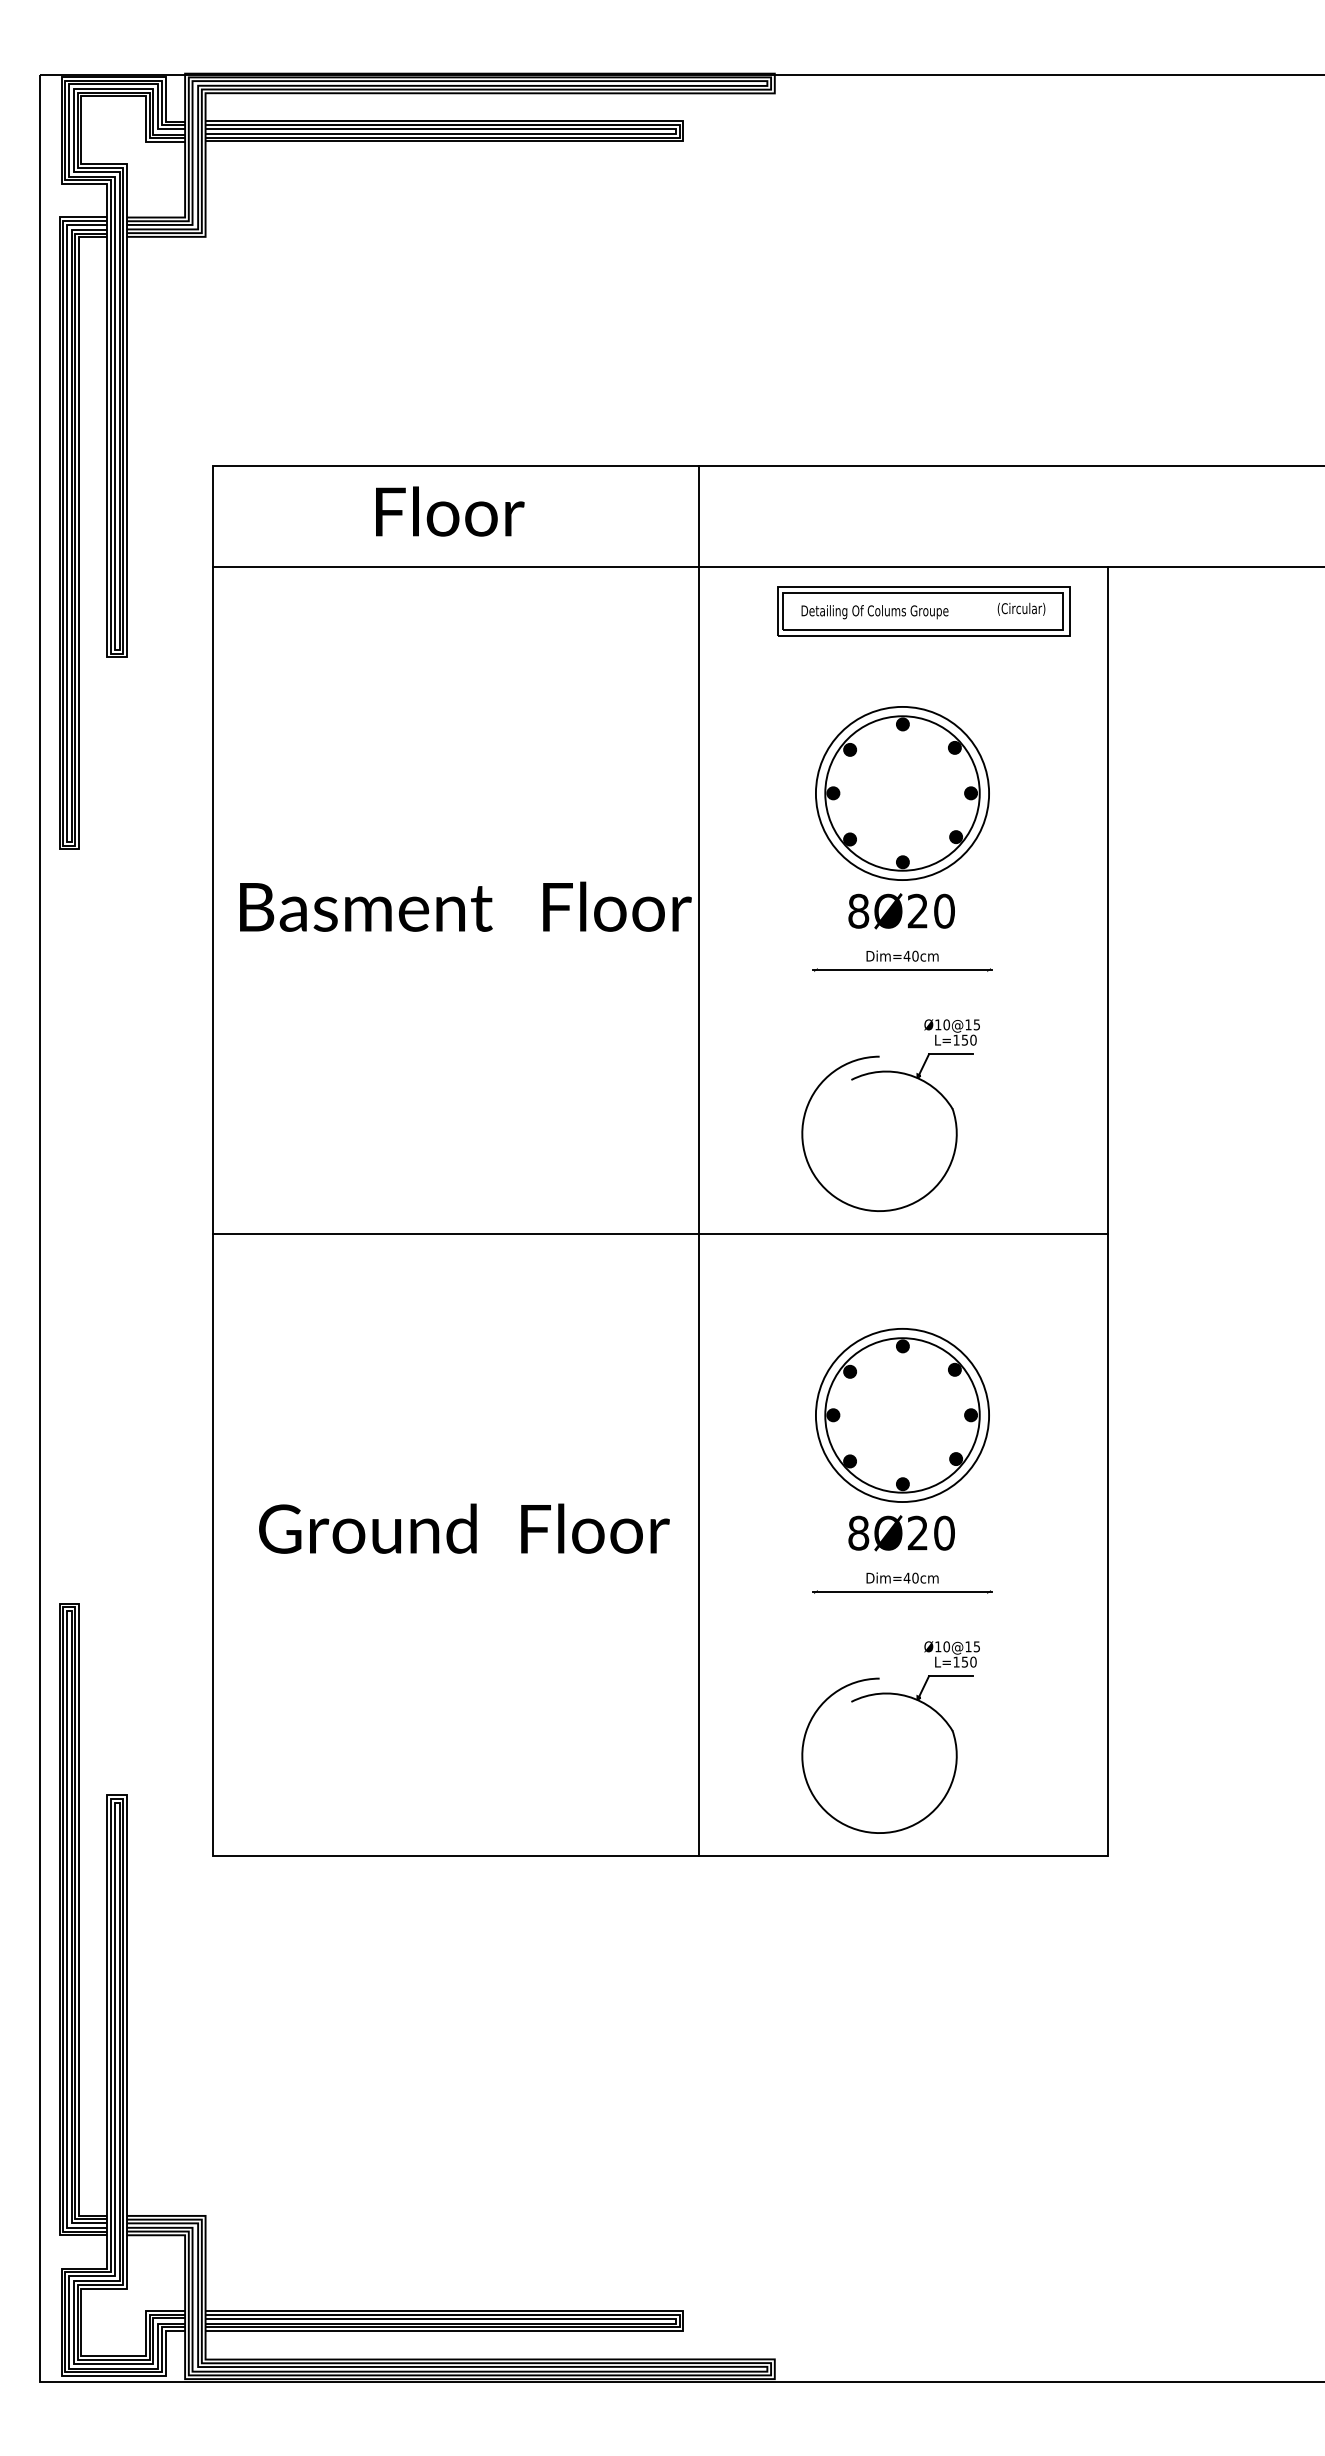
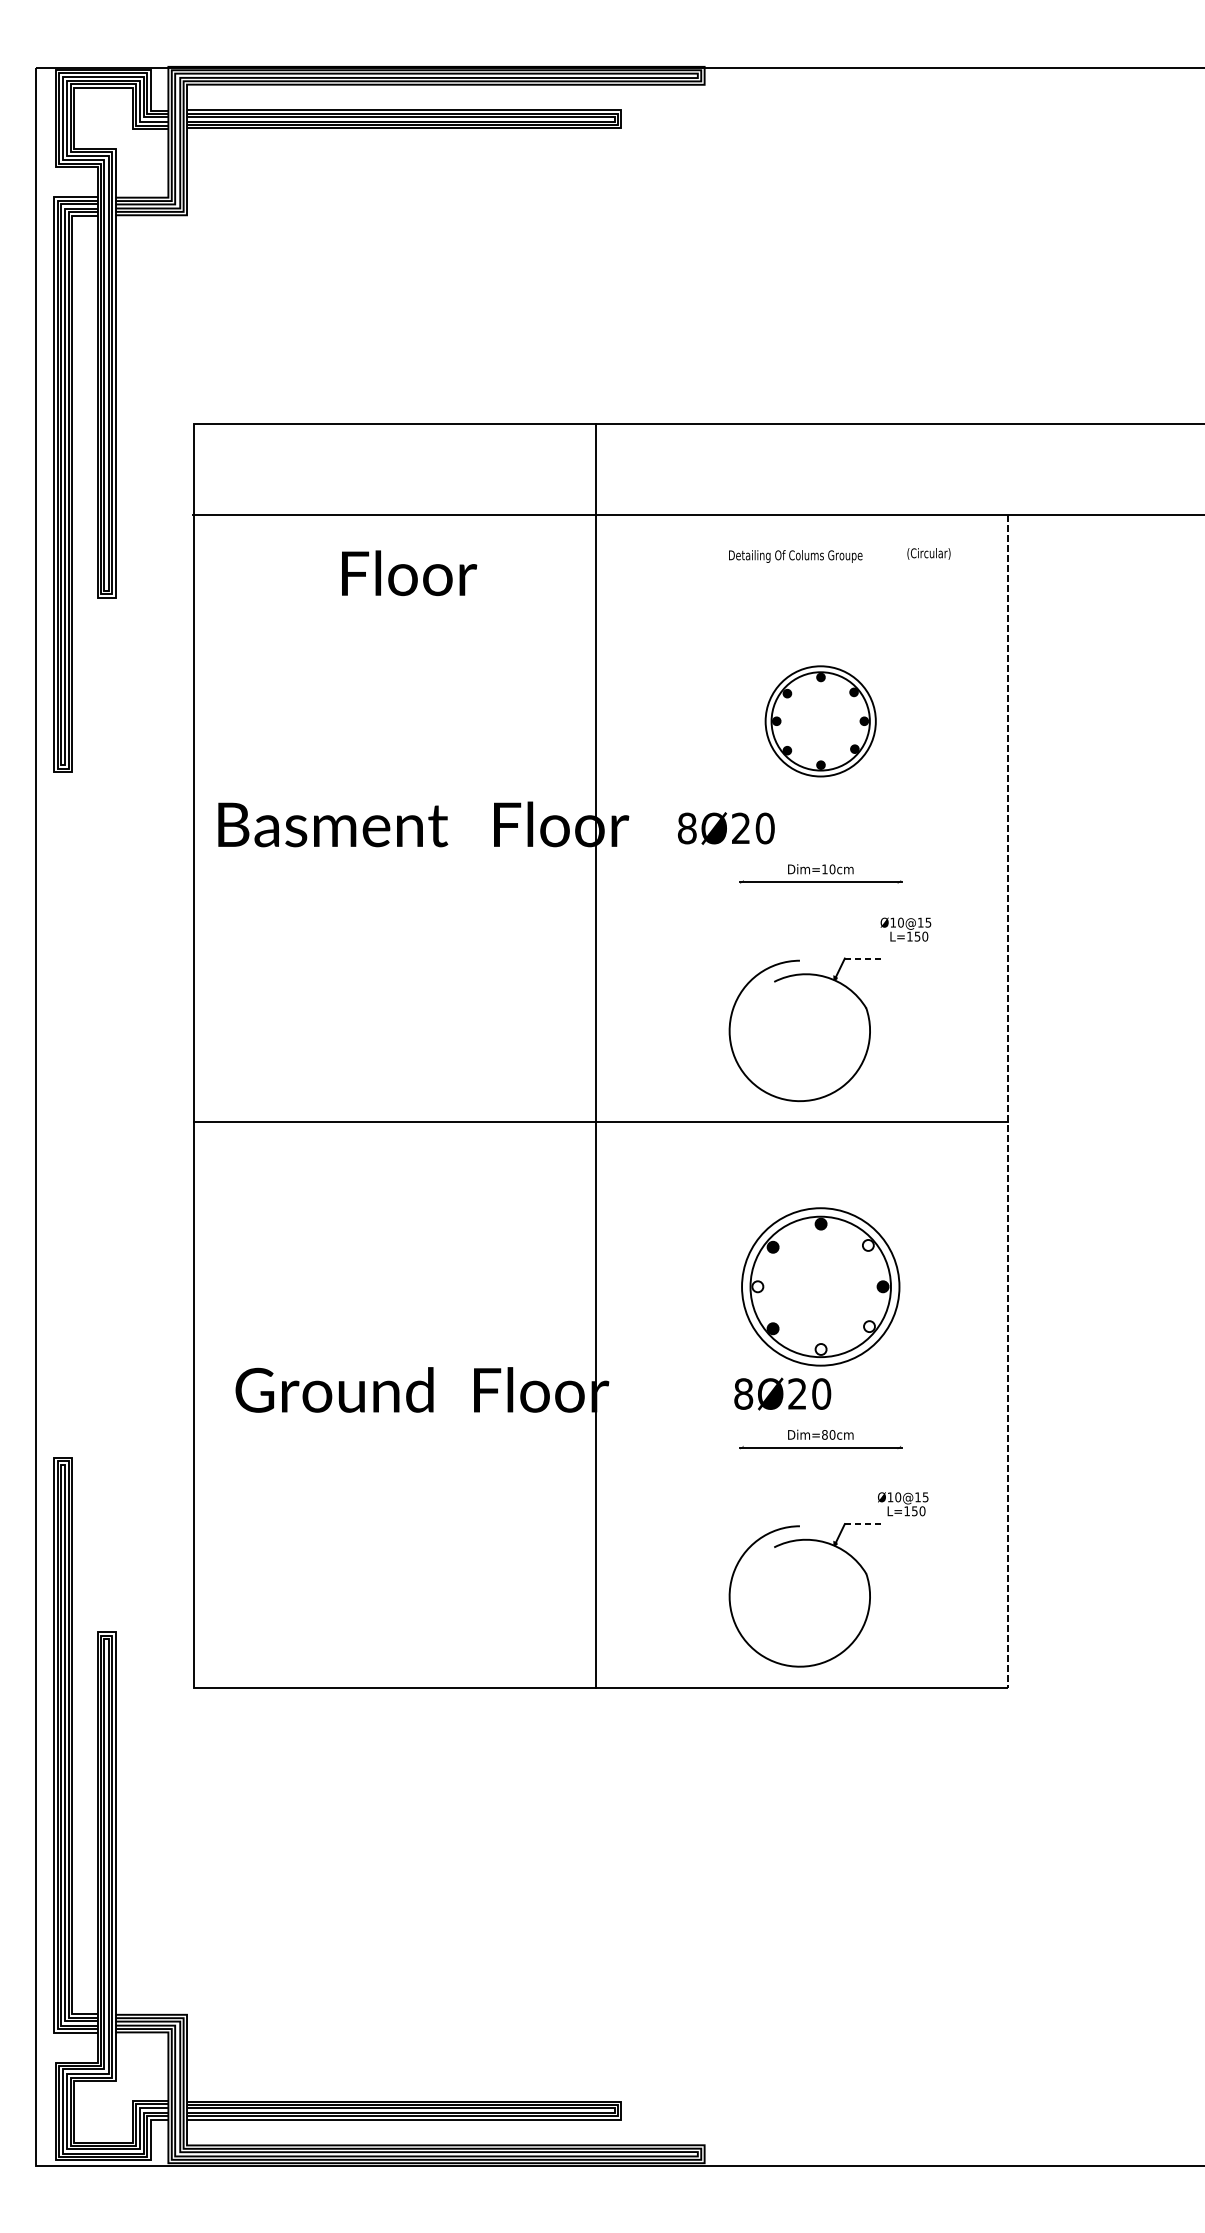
text: (450, 511) -> (409, 573), moved
part: (923, 611) -> (839, 555), removed
part: (902, 793) -> (820, 721), size x0.7
text: (901, 911) -> (726, 828), moved
text: (906, 955) -> (824, 868), Dim=40cm -> Dim=10cm
text: (951, 1032) -> (905, 929), moved
line: (951, 1054) -> (865, 958), solid -> dashed
line: (698, 1161) -> (596, 1056), moved
line: (1108, 1211) -> (1008, 1101), solid -> dashed
fill: (954, 1369) -> (868, 1245), removed
fill: (833, 1415) -> (757, 1286), removed
fill: (956, 1459) -> (869, 1327), removed
fill: (902, 1484) -> (820, 1349), removed
text: (901, 1533) -> (782, 1394), moved
text: (906, 1577) -> (824, 1434), Dim=40cm -> Dim=80cm
text: (951, 1654) -> (902, 1504), moved
line: (951, 1676) -> (865, 1524), solid -> dashed

